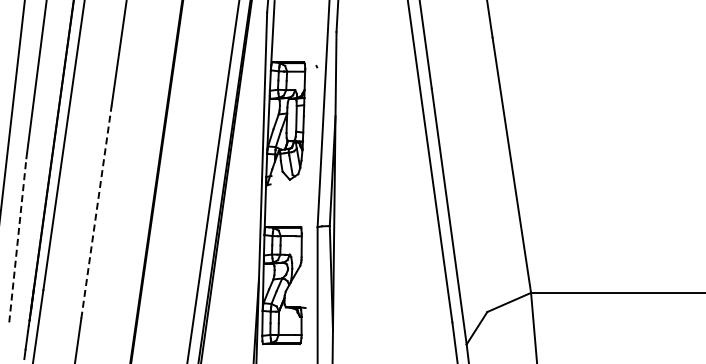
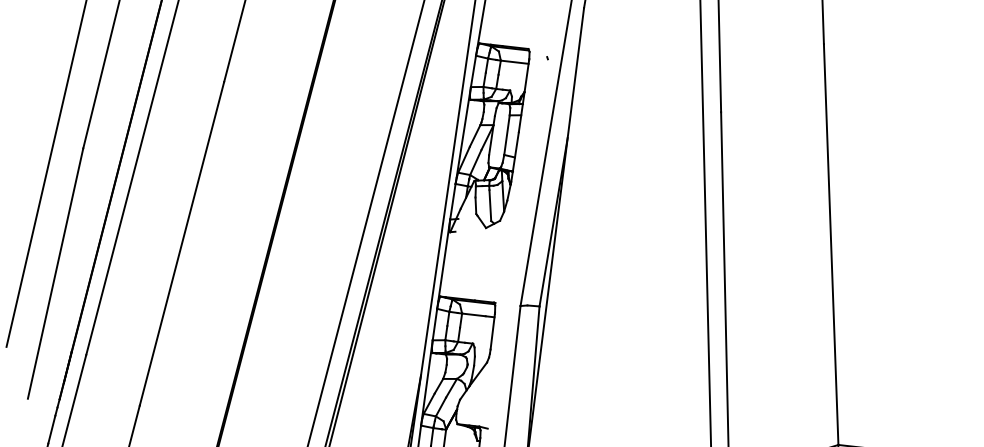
line: (96, 212) -> (181, 244), dashed -> solid
line: (17, 240) -> (55, 273), dashed -> solid

